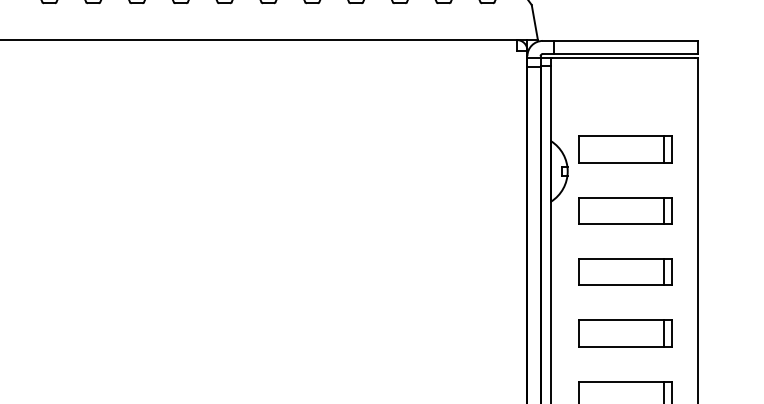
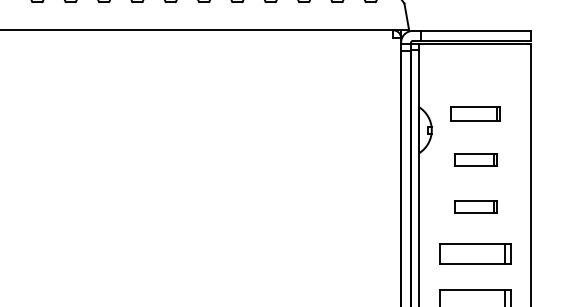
part: (625, 149) -> (475, 113), size x0.7
part: (625, 210) -> (475, 159), size x0.6
part: (625, 271) -> (475, 206), size x0.6

